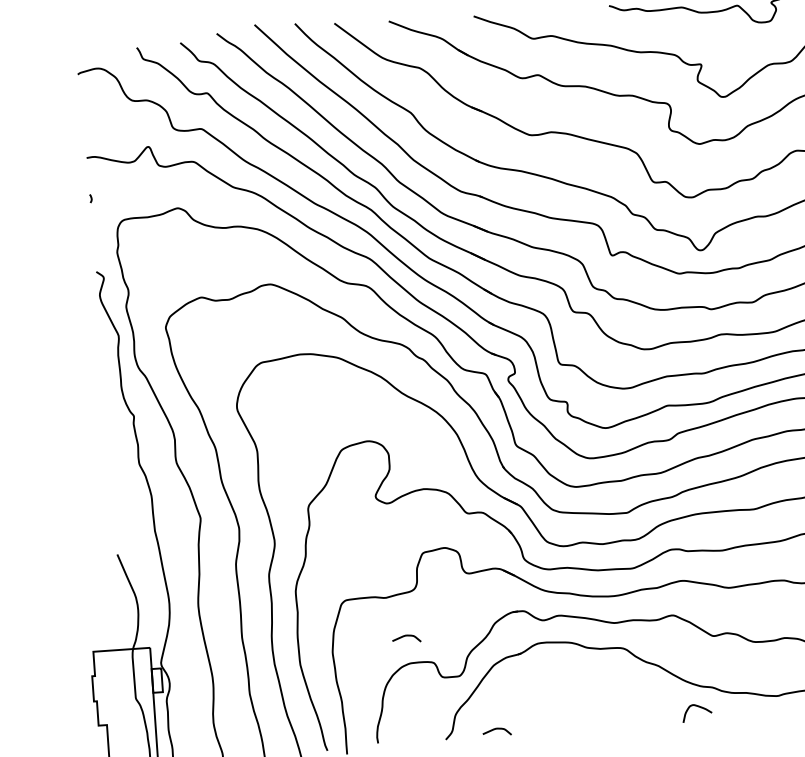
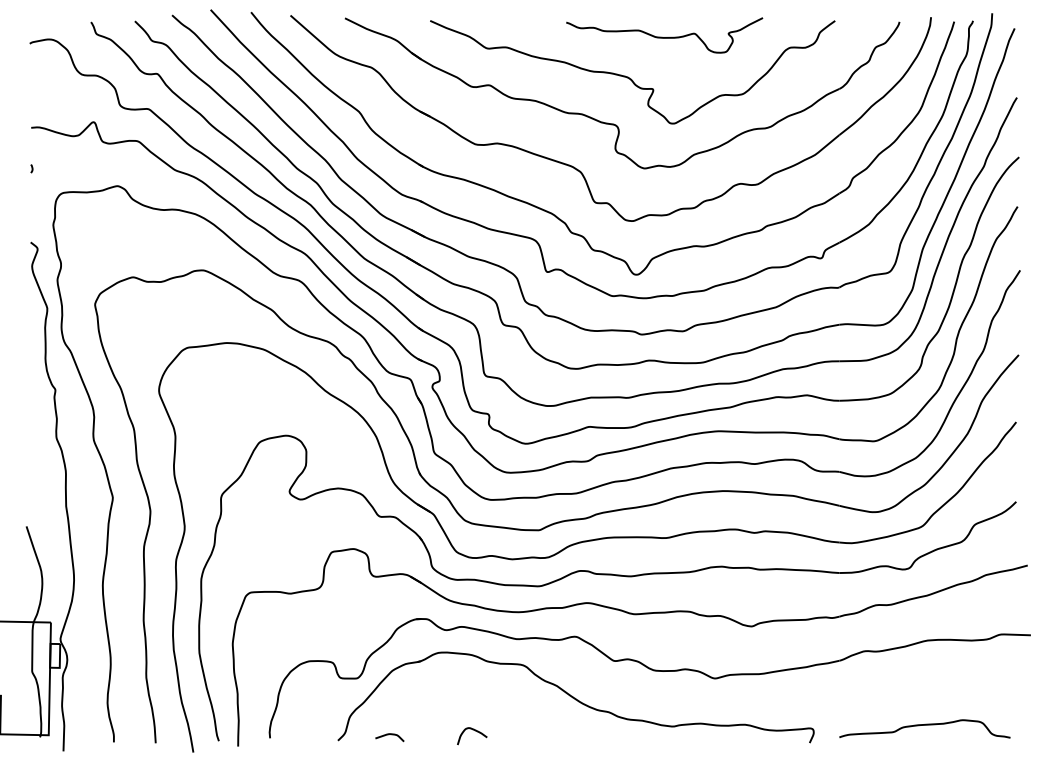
curve: (405, 637) -> (306, 634), removed
curve: (699, 707) -> (475, 731), moved

